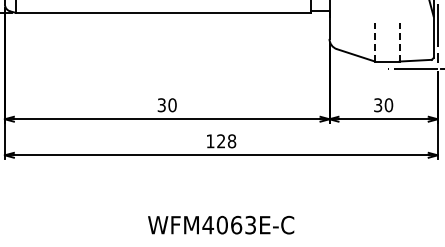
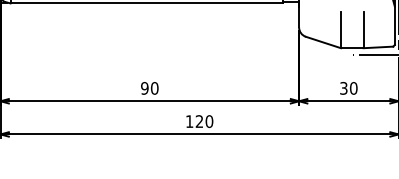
line: (375, 41) -> (341, 29), dashed -> solid
line: (399, 41) -> (363, 29), dashed -> solid
text: (161, 105) -> (144, 88), 30 -> 90
text: (231, 141) -> (208, 121), 128 -> 120

